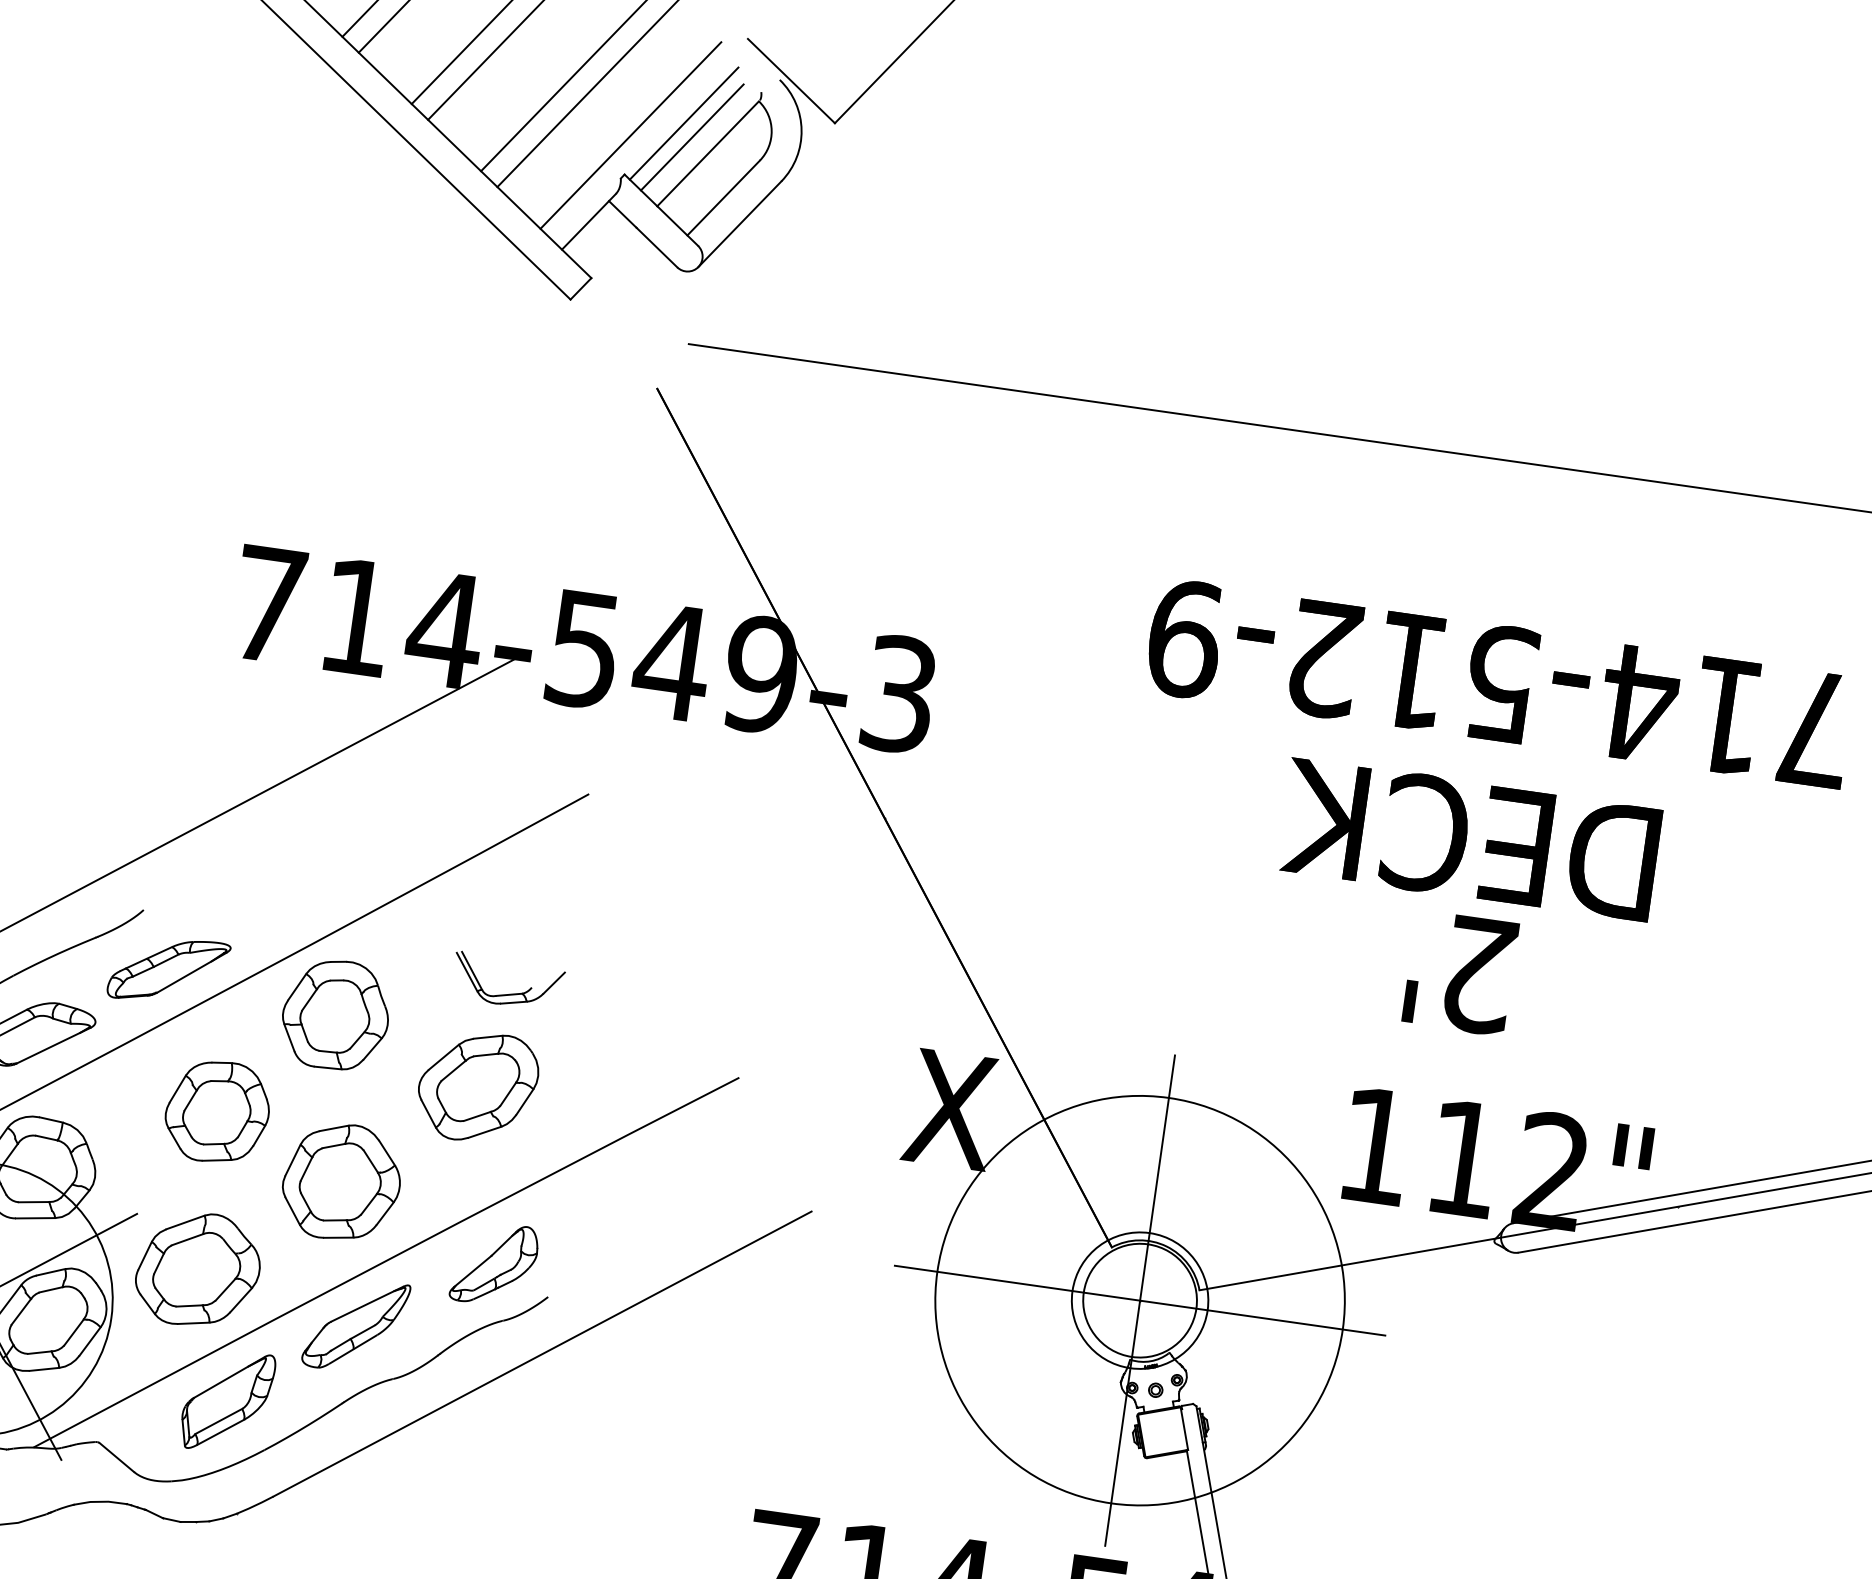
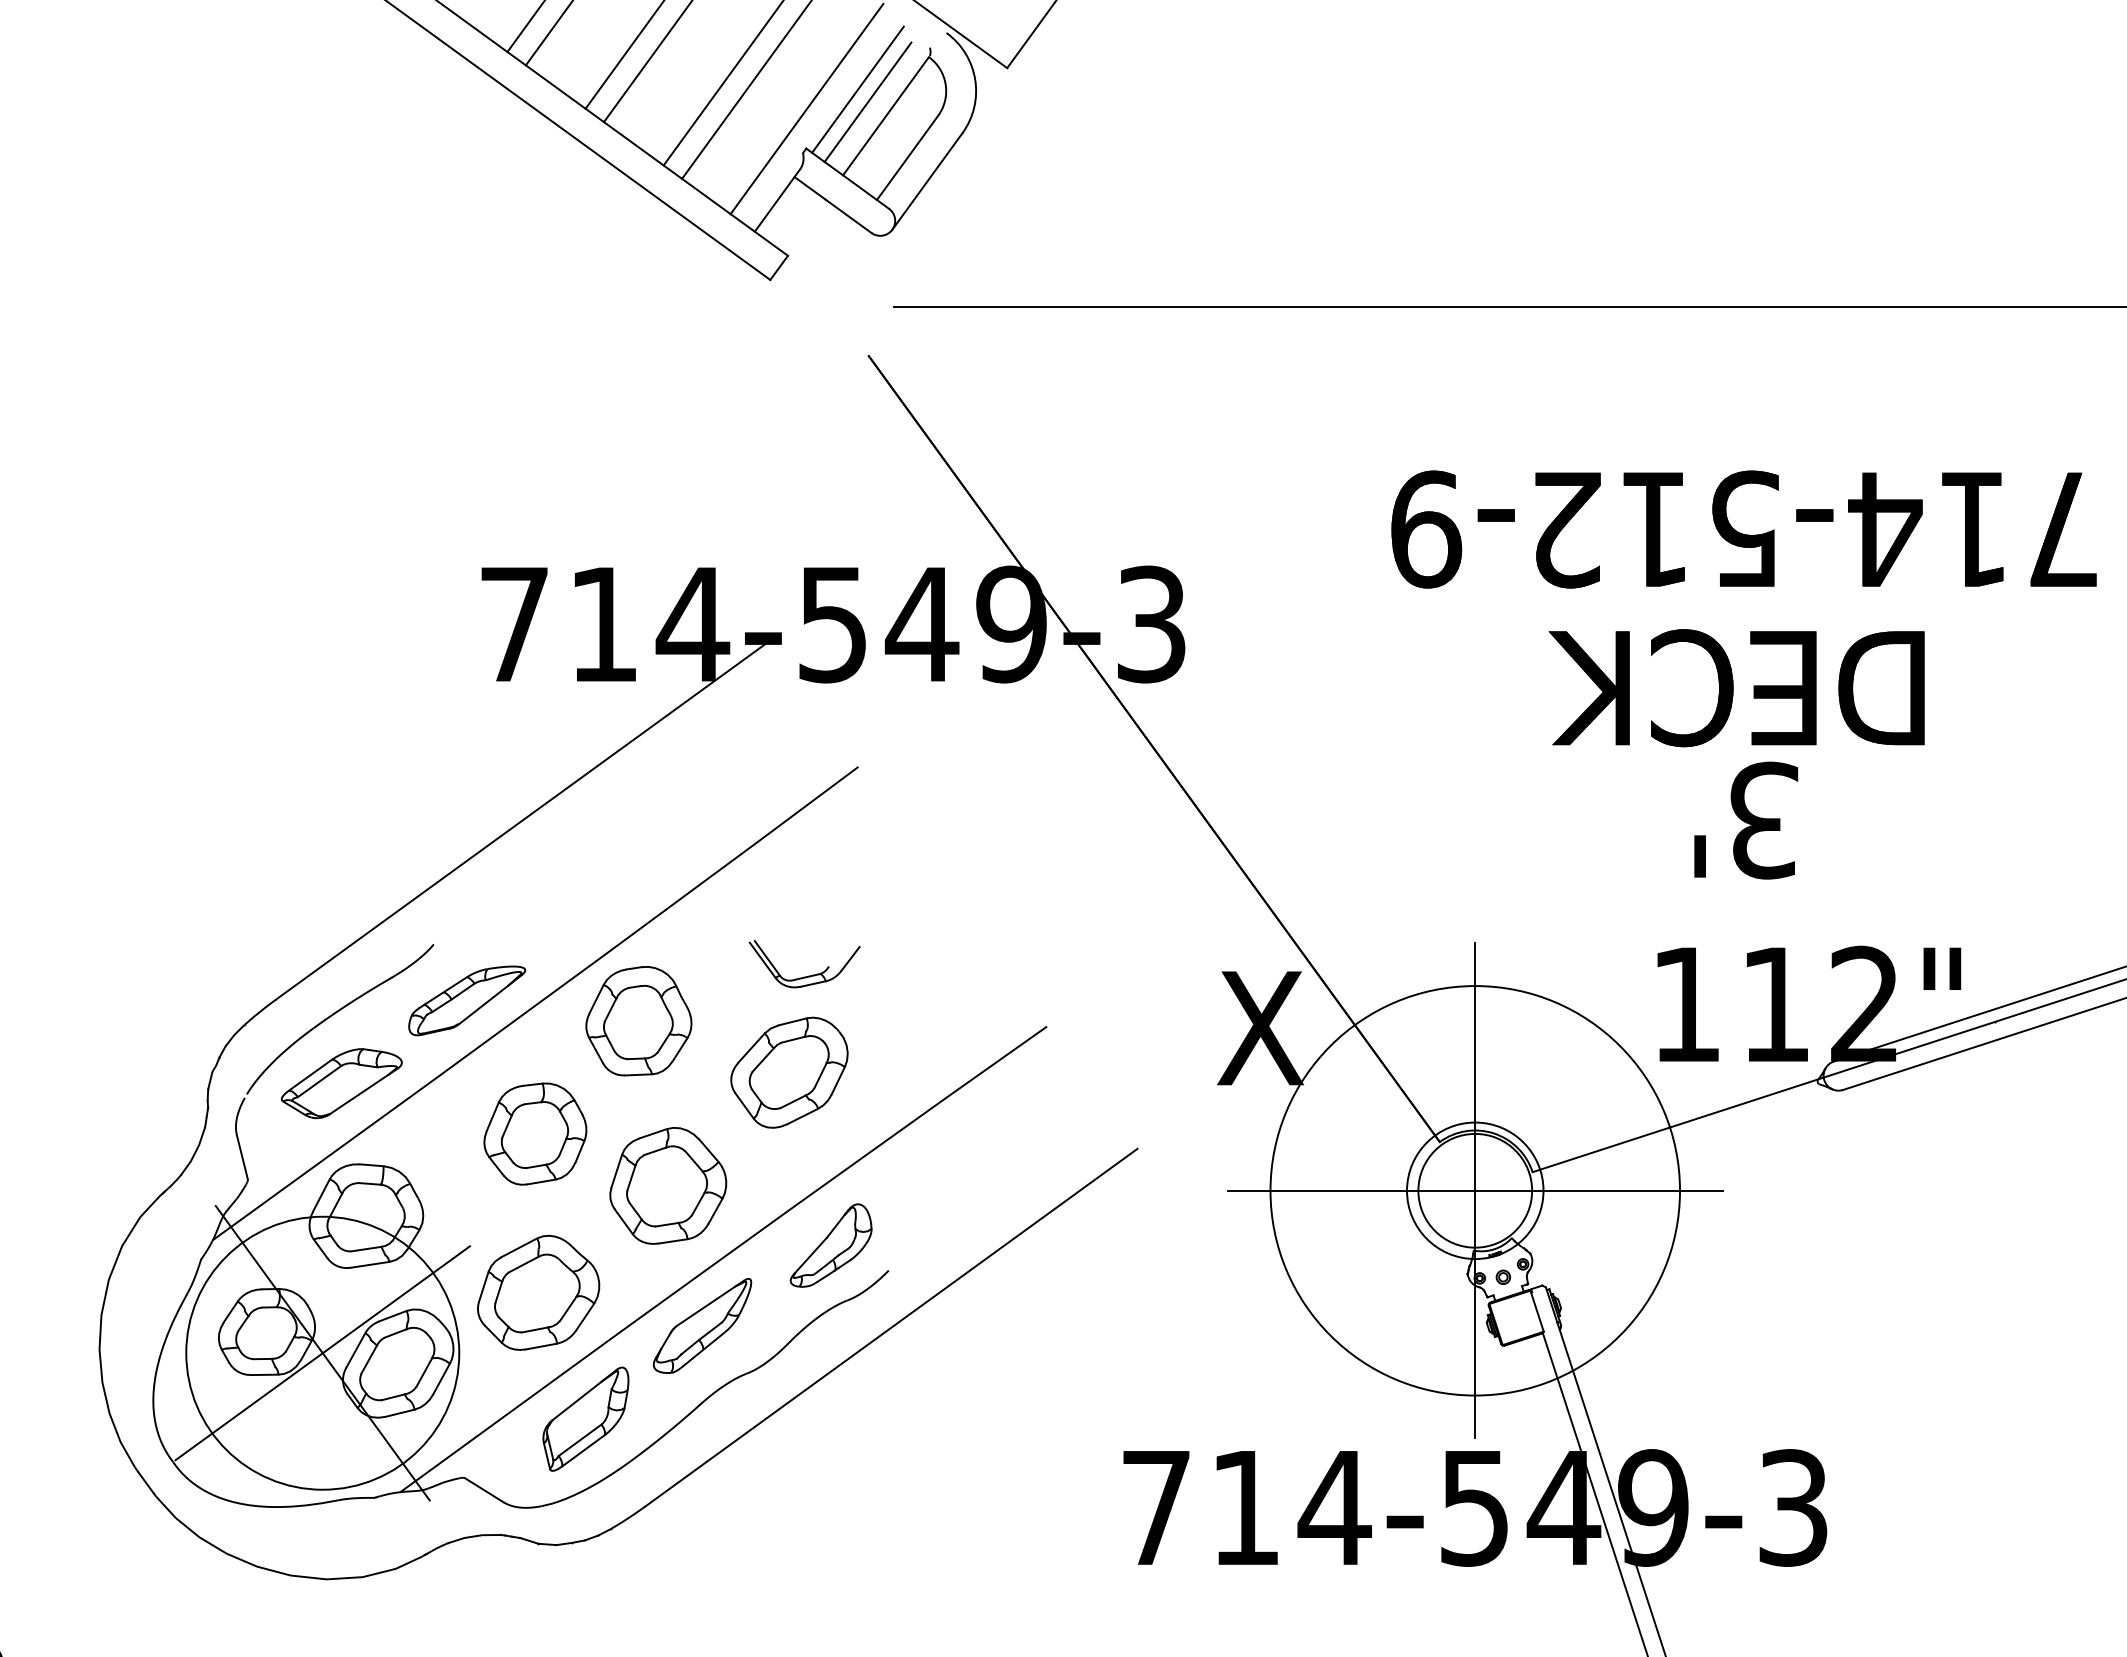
text: (1478, 974) -> (1764, 820), 2' -> 3'

